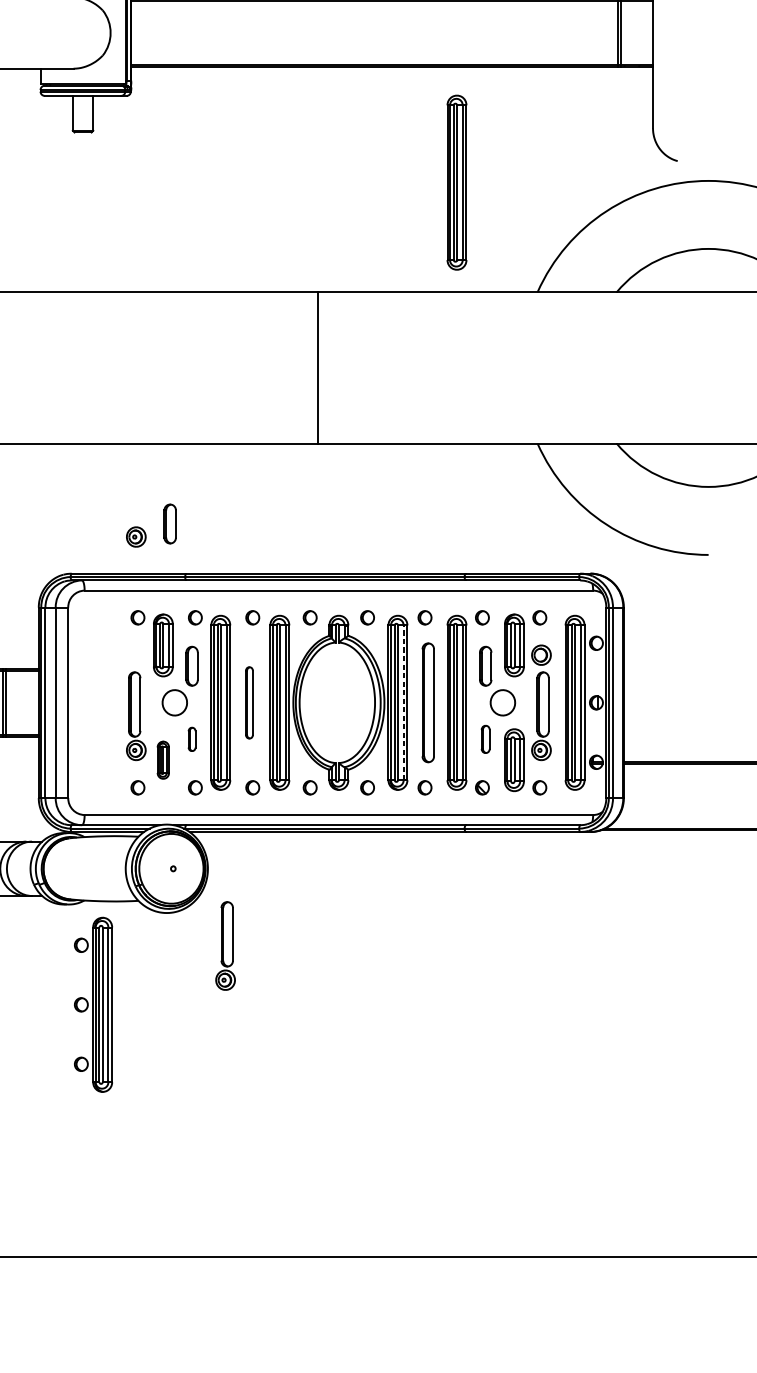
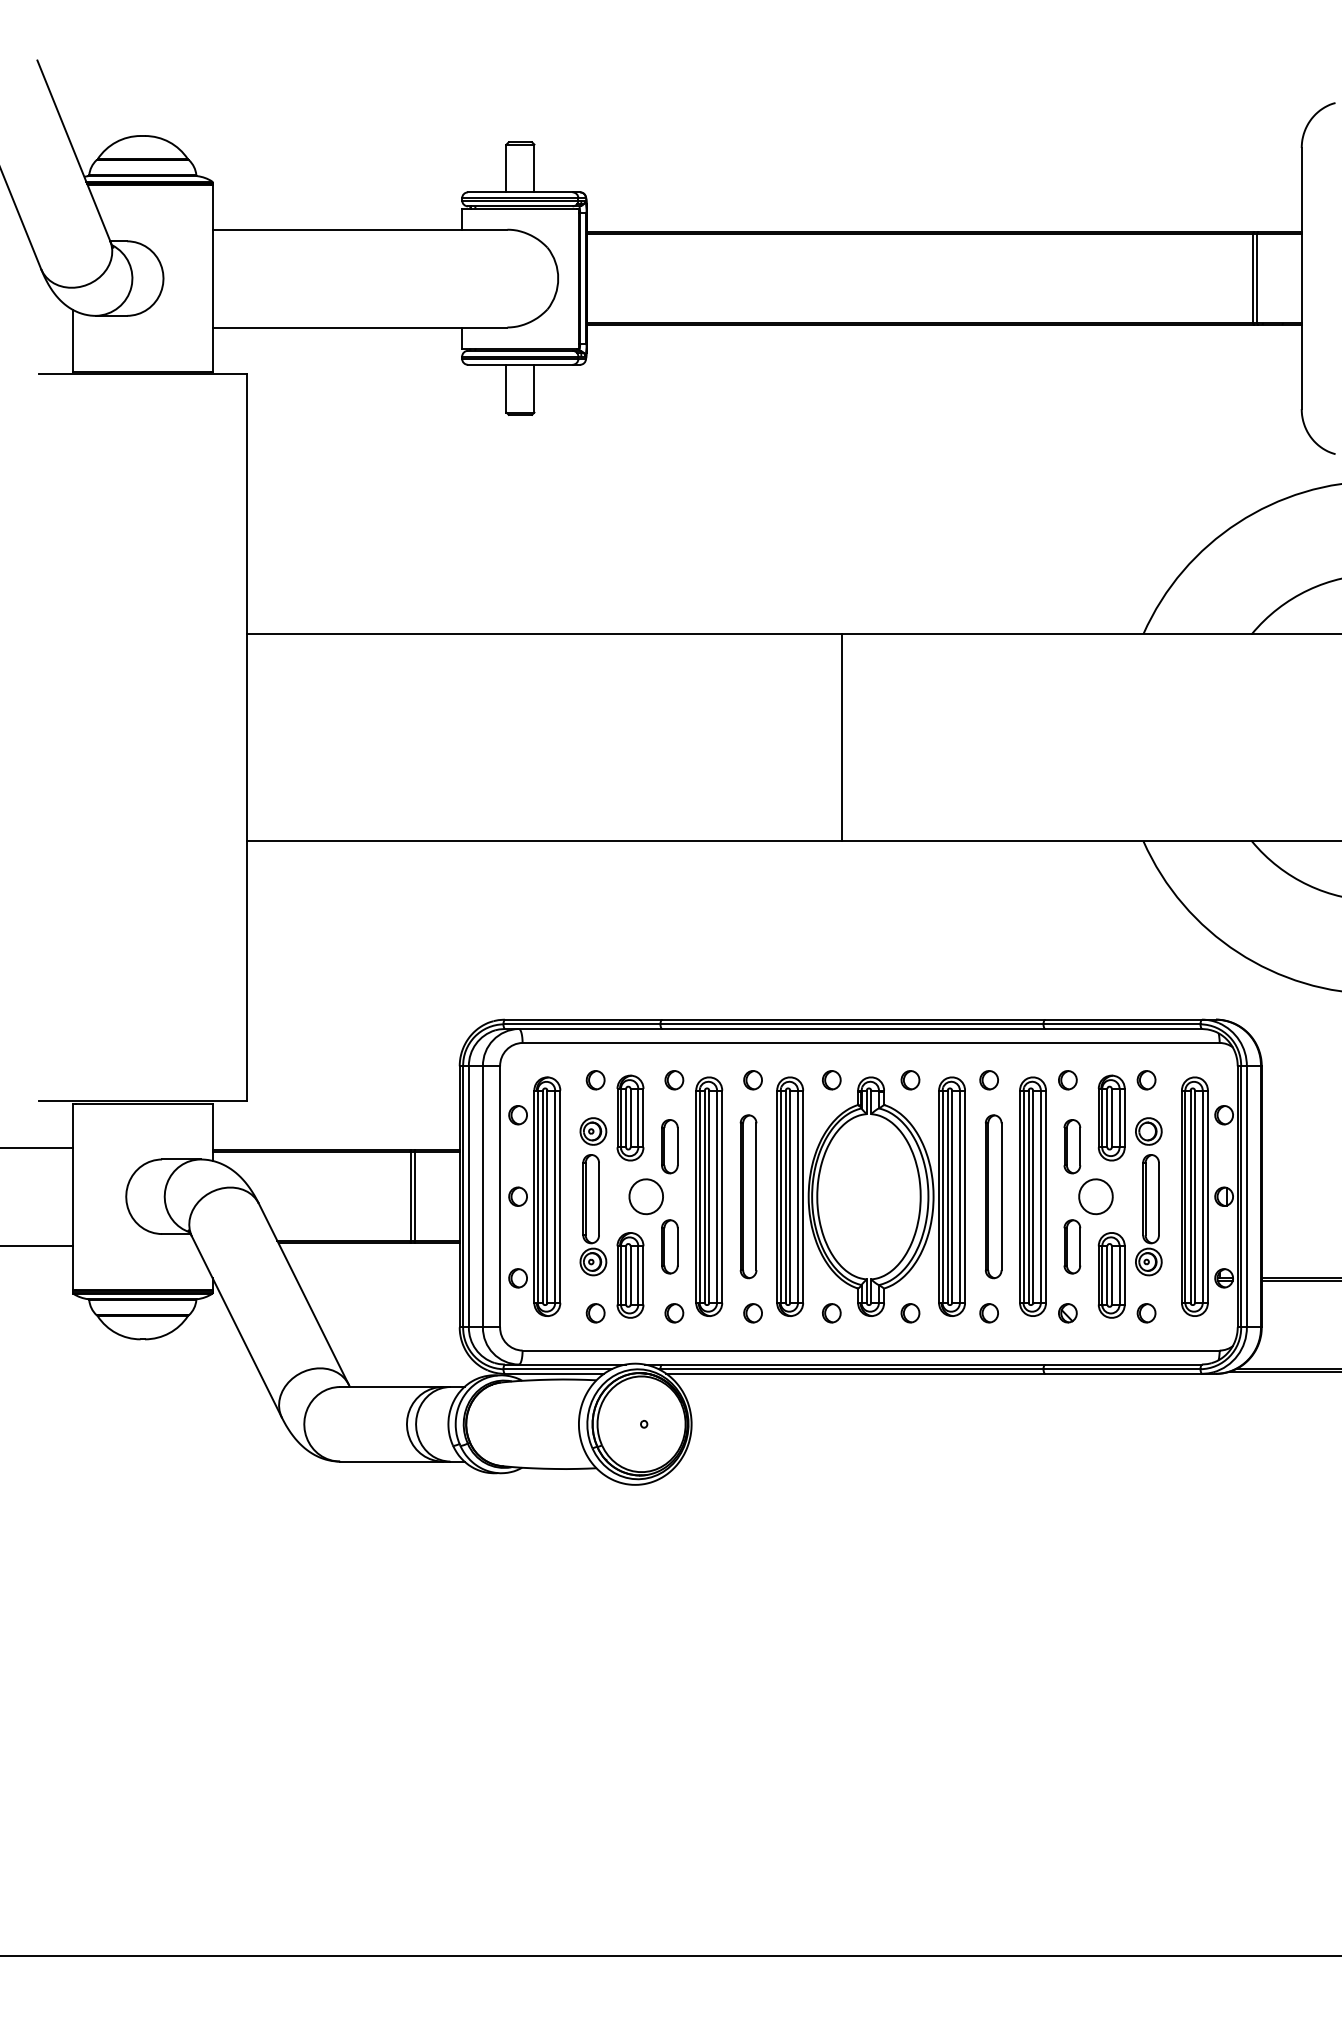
part: (456, 182) -> (1032, 483), removed
part: (169, 523) -> (639, 951), removed
part: (136, 537) -> (593, 1131), moved
part: (249, 702) -> (748, 1196), size x1.67
line: (403, 702) -> (959, 1196), dashed -> solid
part: (191, 739) -> (669, 1246), size x1.67
part: (485, 739) -> (1072, 1246), size x1.43
part: (163, 760) -> (630, 1275), size x1.67
part: (225, 946) -> (715, 1530), removed
part: (93, 1004) -> (534, 1196), moved

